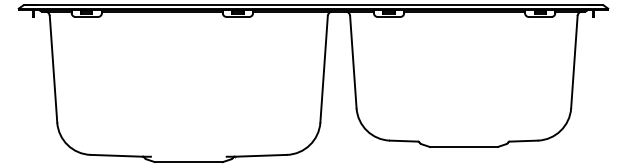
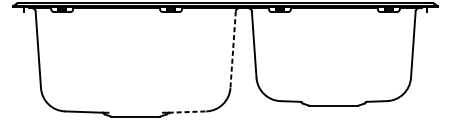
line: (324, 69) -> (233, 49), solid -> dashed
line: (261, 155) -> (188, 111), solid -> dashed

